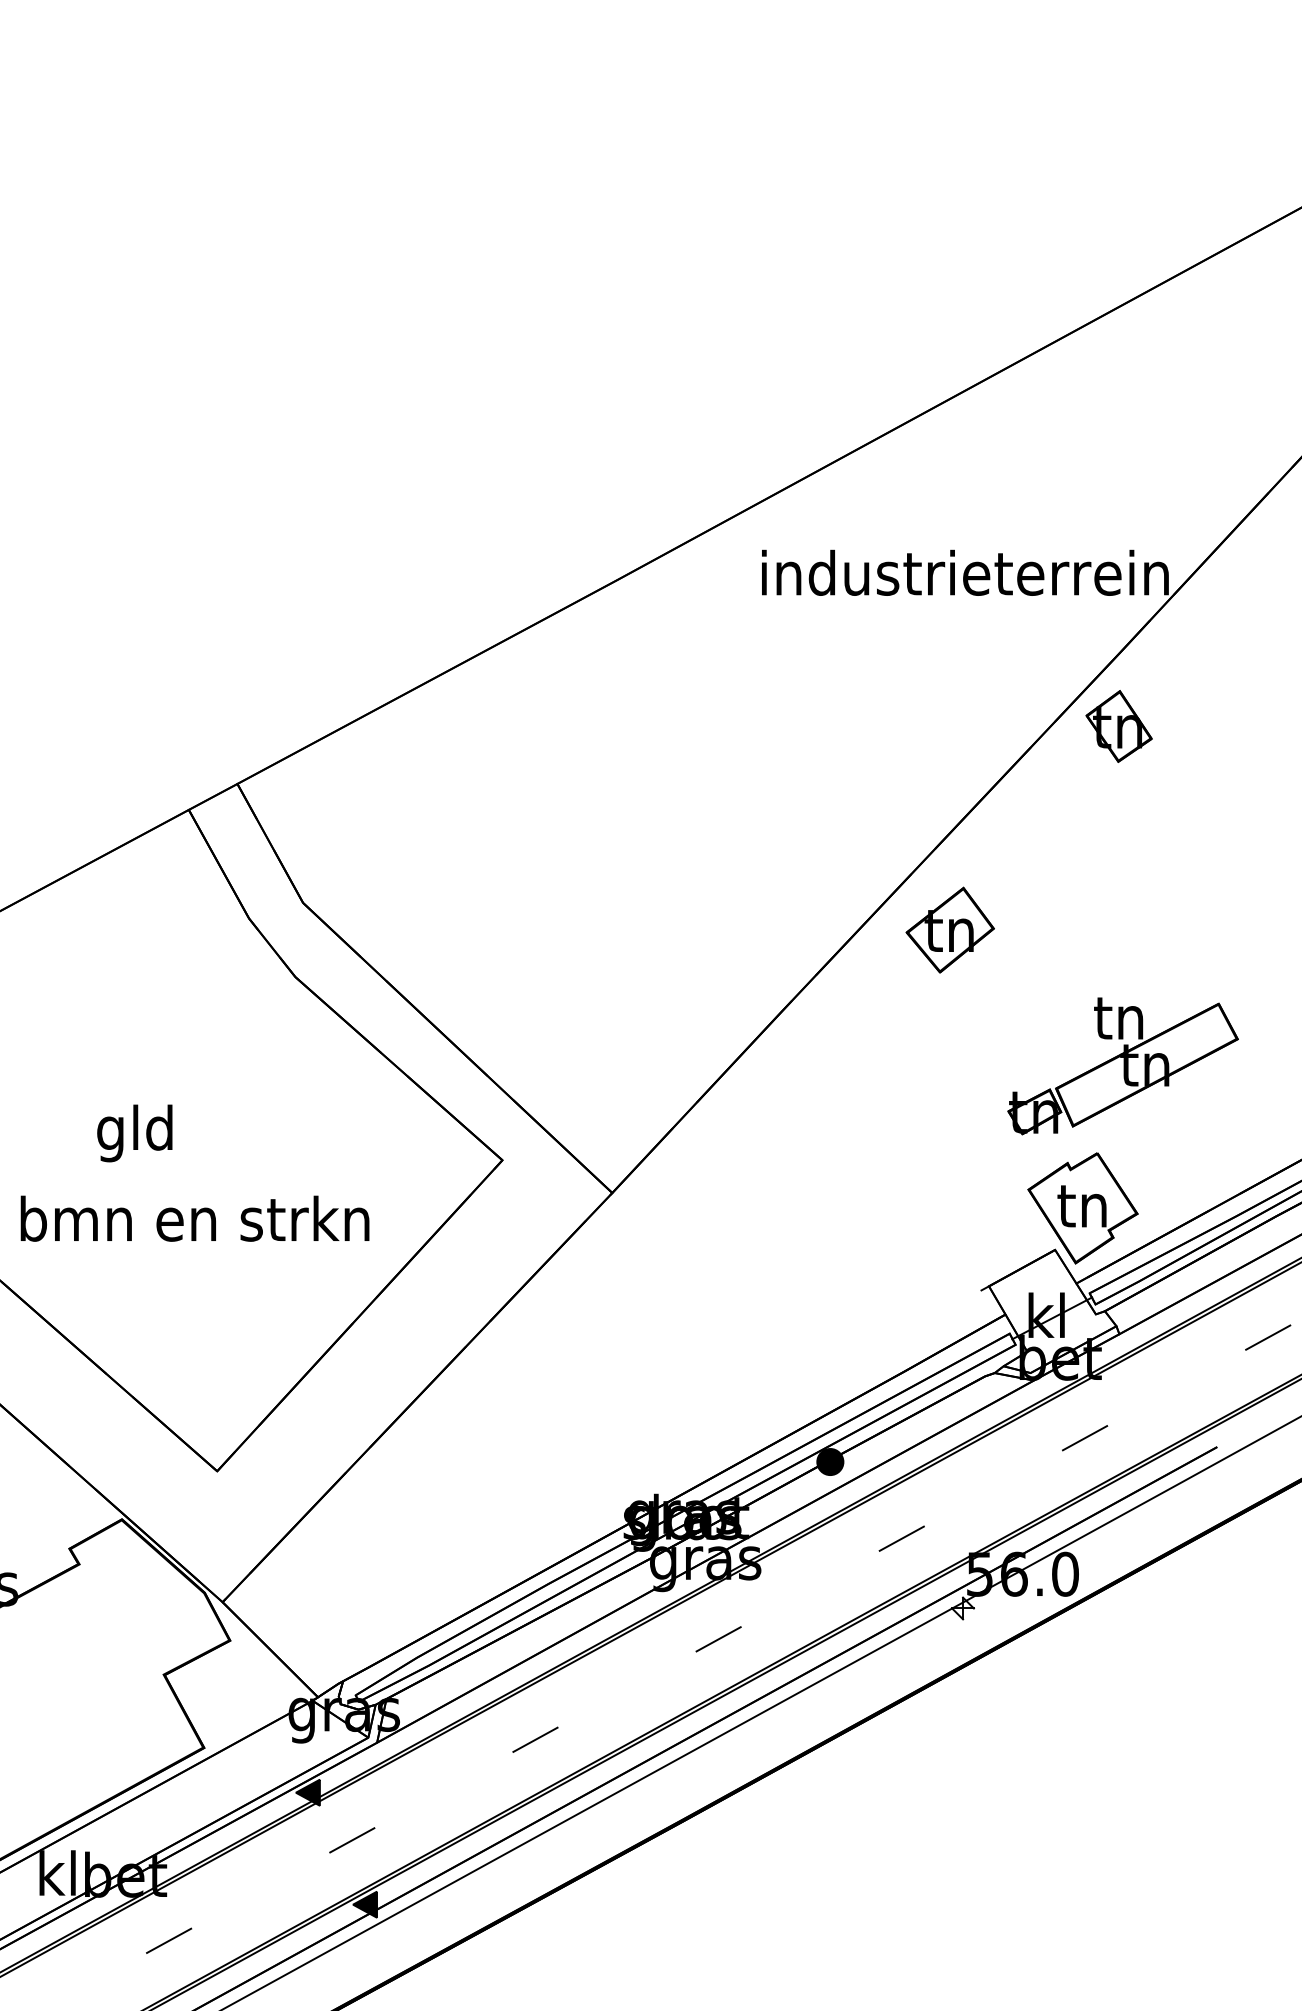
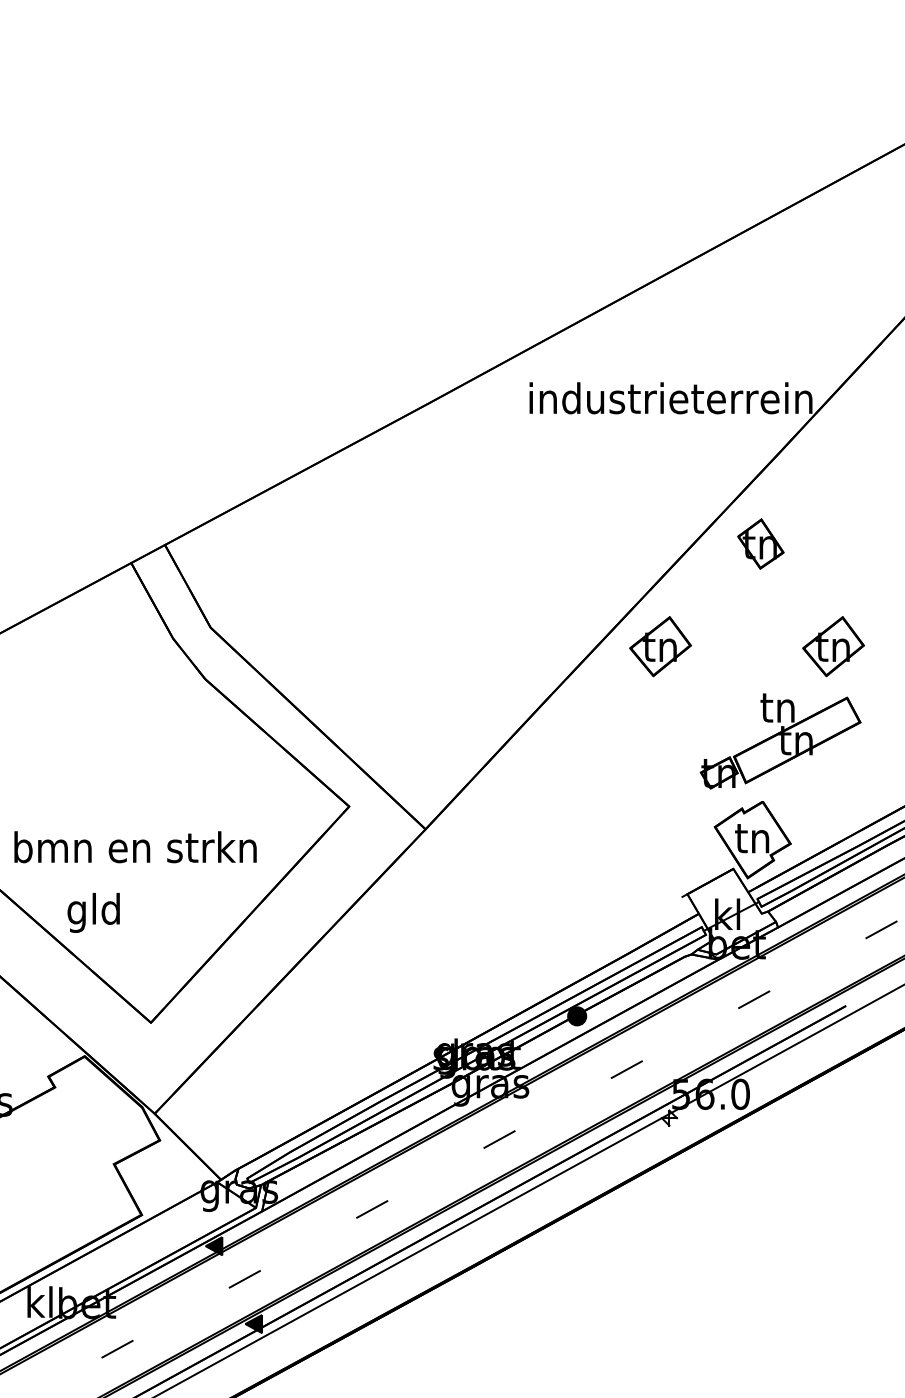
part: (1118, 725) -> (760, 543), moved
part: (1199, 929) -> (833, 646), added
text: (134, 1132) -> (93, 912), moved

